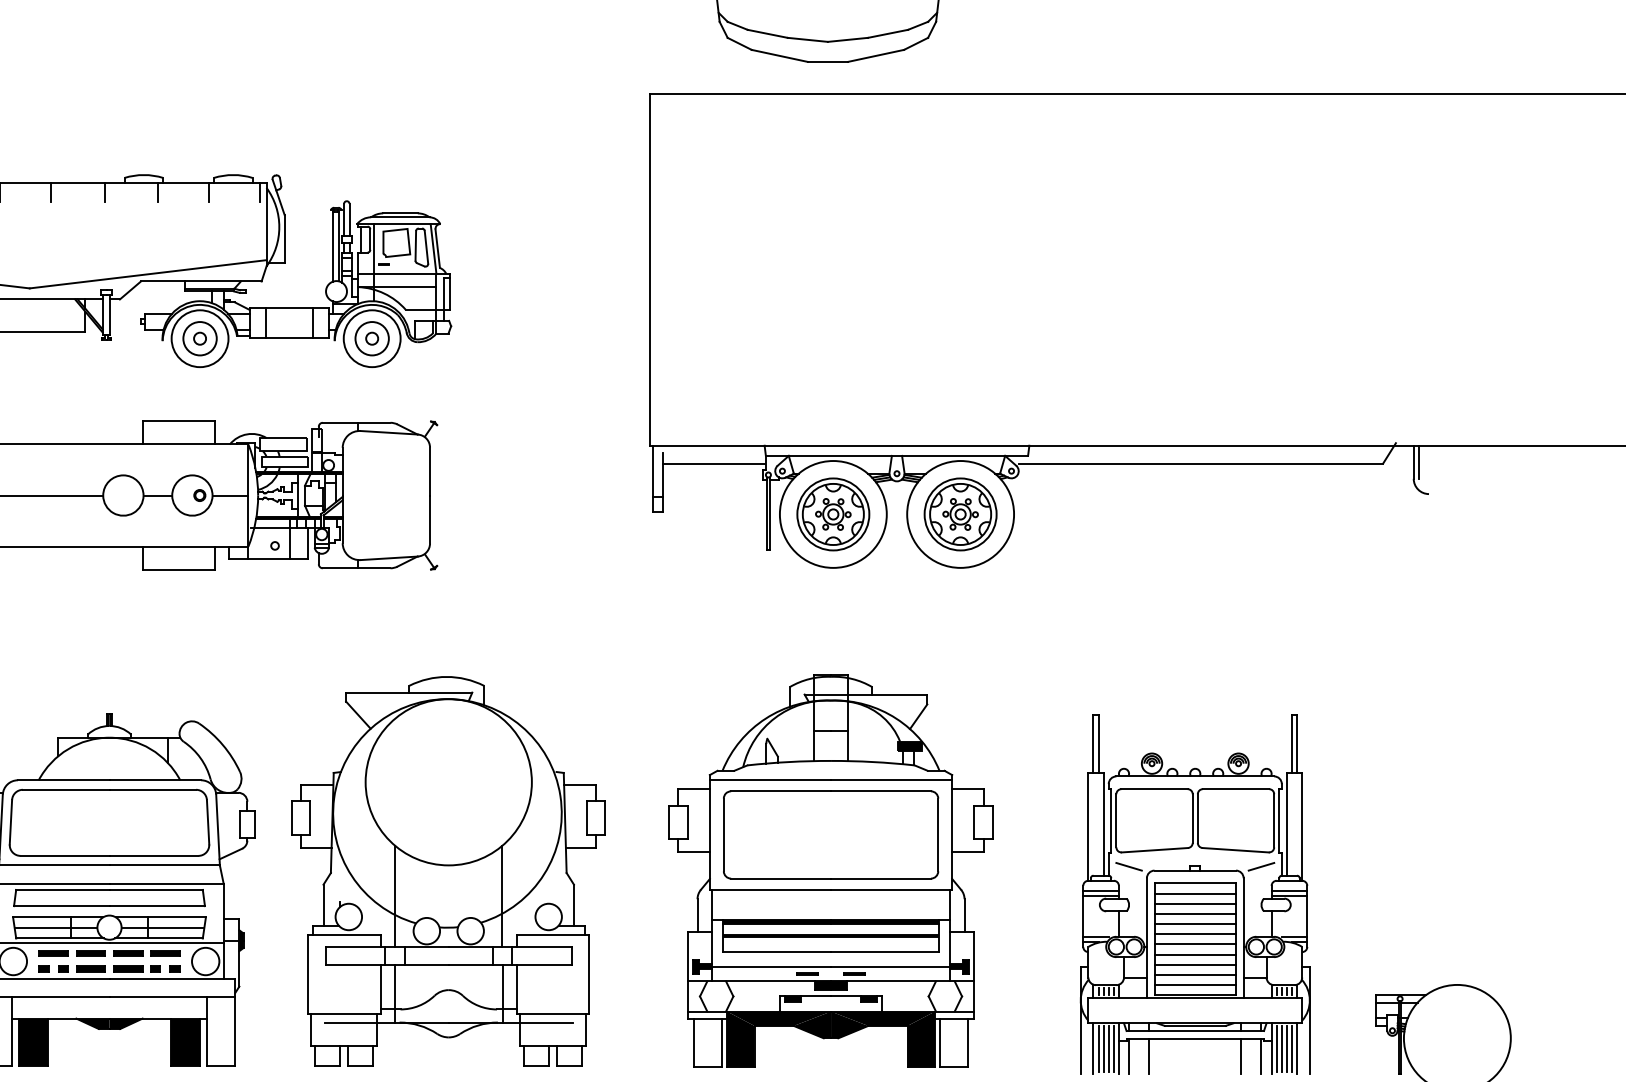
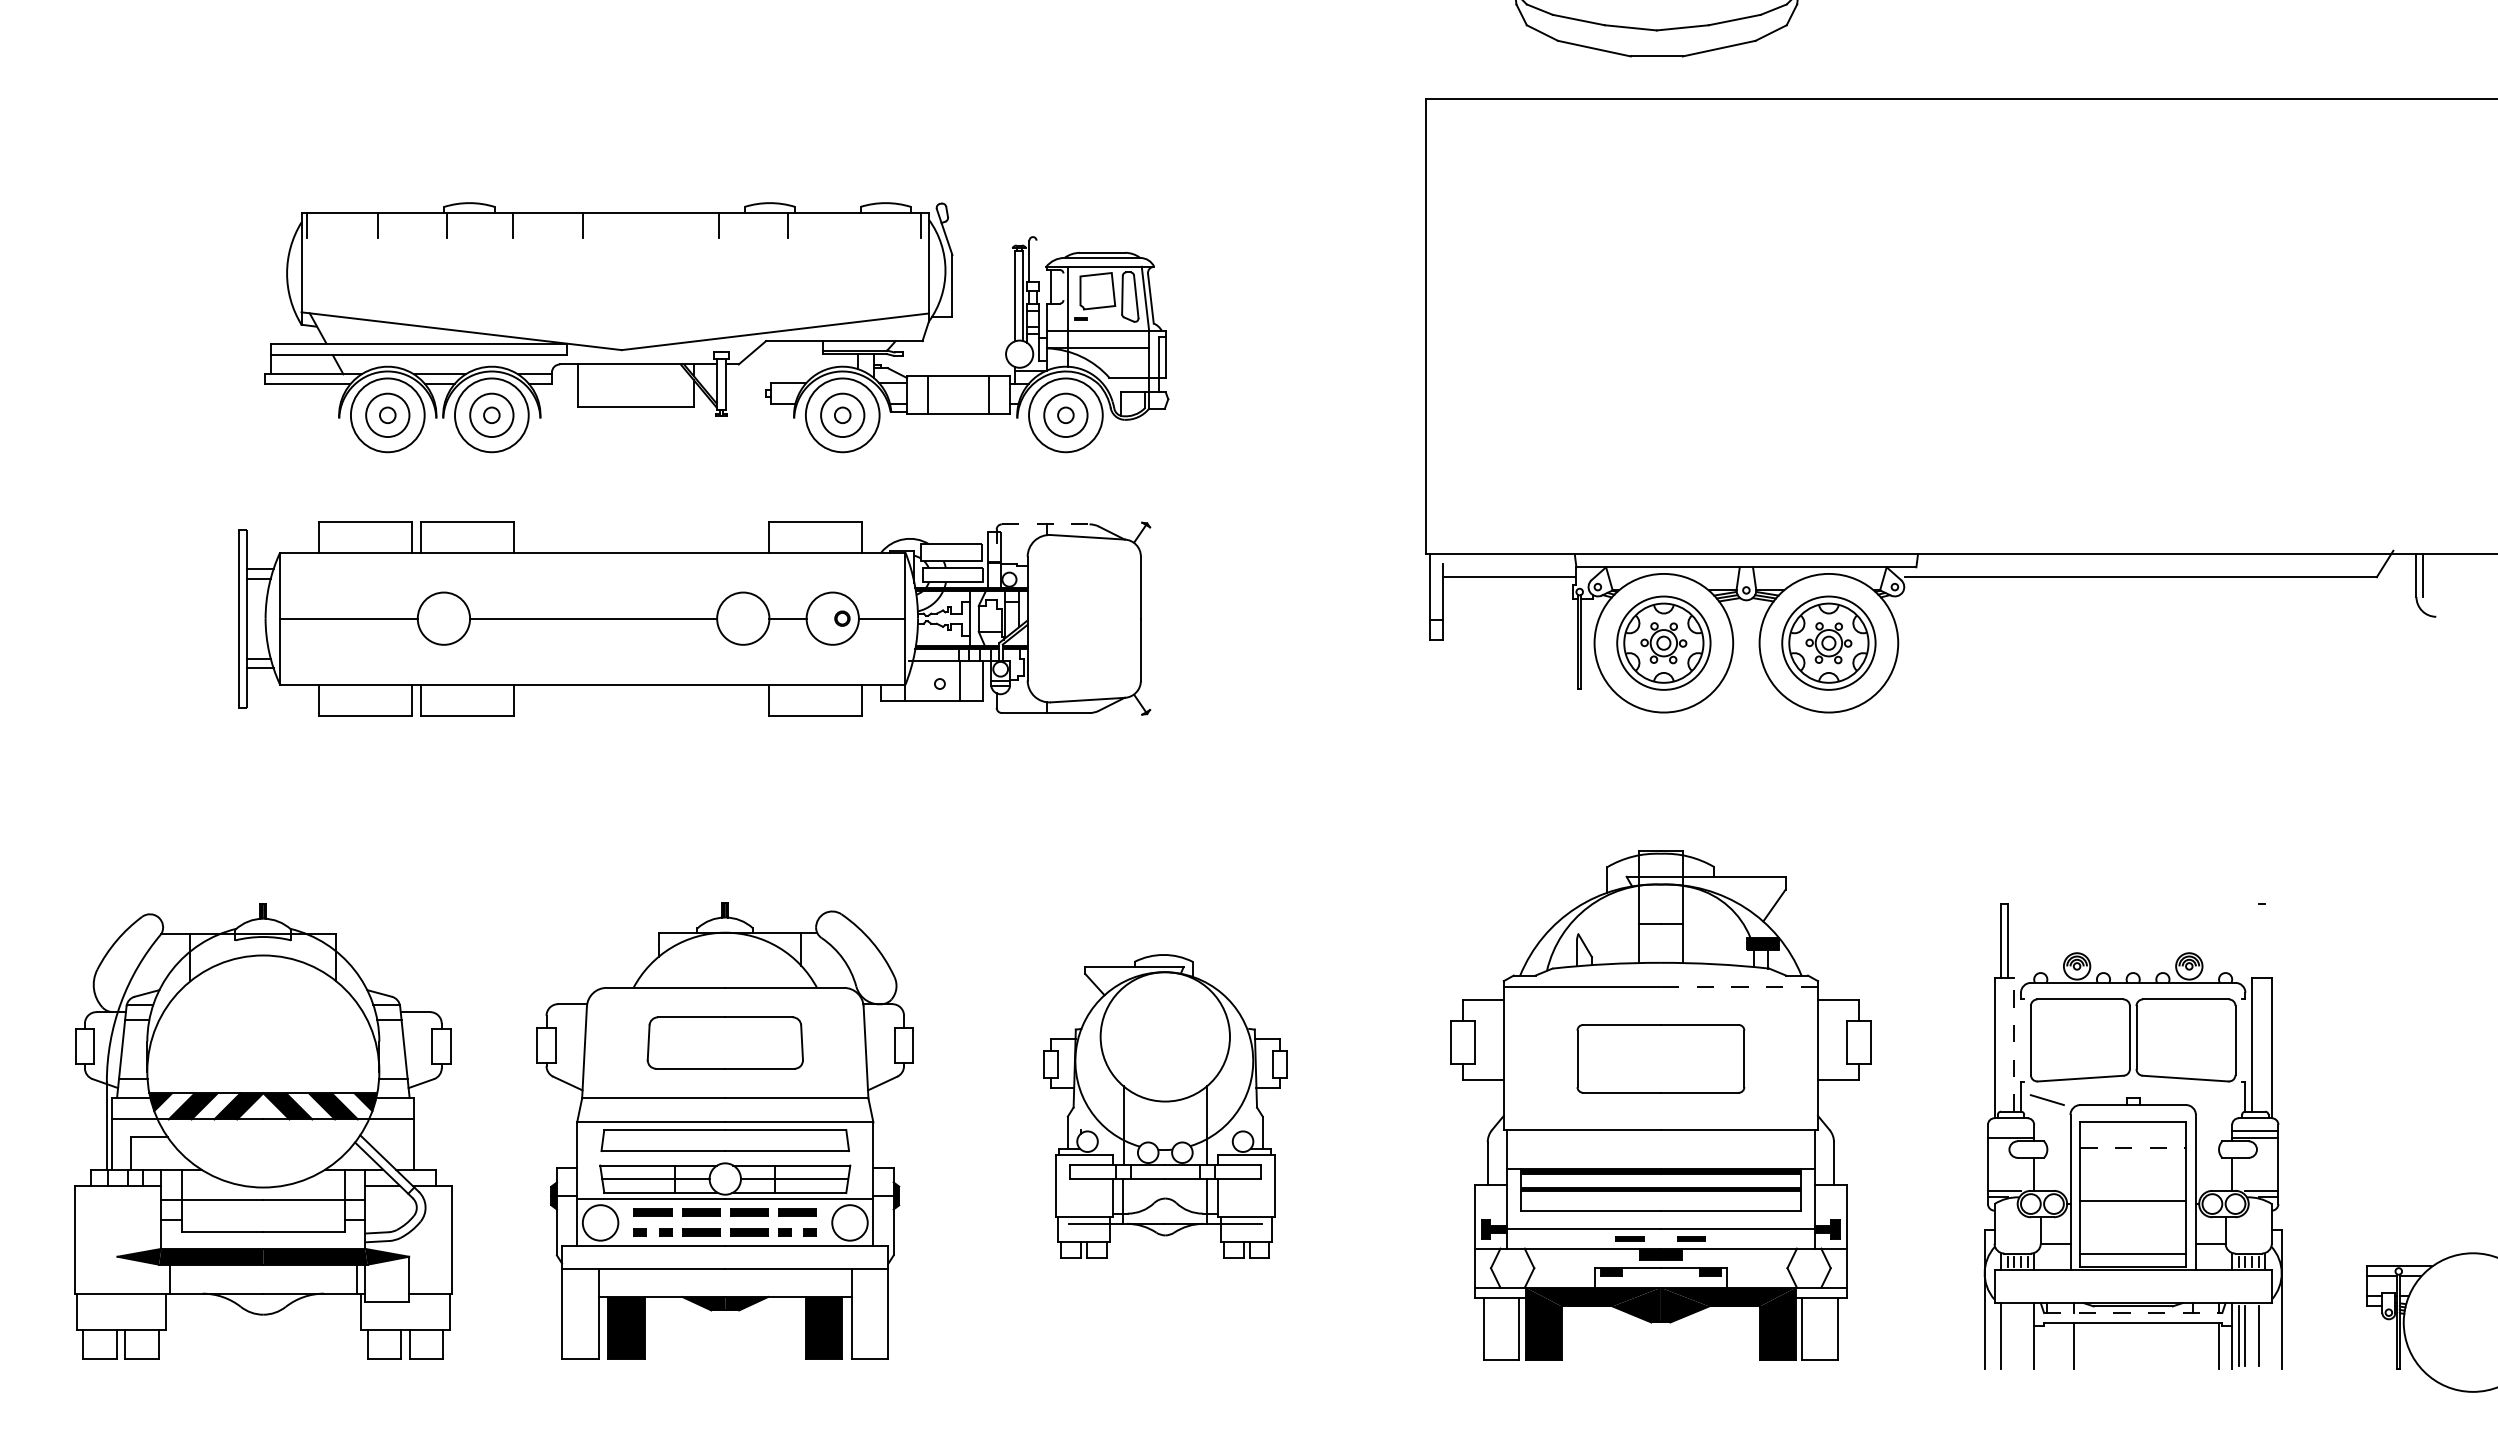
line: (51, 192) -> (649, 225), removed
line: (209, 192) -> (854, 225), removed
line: (349, 220) -> (1036, 261), removed
line: (370, 239) -> (1063, 286), removed
line: (356, 422) -> (1045, 524), solid -> dashed
line: (1291, 743) -> (2258, 940), removed
line: (1297, 743) -> (2265, 940), removed
line: (891, 779) -> (1739, 987), solid -> dashed
line: (1111, 820) -> (2024, 1040), removed
line: (1279, 820) -> (2242, 1040), removed
part: (109, 822) -> (725, 1042), size x0.6
line: (1103, 823) -> (2014, 1044), solid -> dashed
part: (830, 834) -> (1660, 1058), size x0.6
line: (1261, 867) -> (2218, 1100), removed
part: (449, 871) -> (1165, 1106), size x0.6
line: (1100, 891) -> (2010, 1131), removed
line: (1195, 893) -> (2133, 1134), removed
line: (1195, 903) -> (2133, 1147), solid -> dashed
line: (1195, 914) -> (2133, 1161), removed
line: (1195, 924) -> (2133, 1174), removed
line: (1195, 934) -> (2133, 1187), removed
line: (1195, 954) -> (2133, 1213), removed
line: (1195, 965) -> (2133, 1227), removed
line: (1195, 975) -> (2133, 1240), removed
line: (1195, 1030) -> (2133, 1312), solid -> dashed
line: (1098, 1048) -> (2007, 1335), removed
line: (1103, 1048) -> (2014, 1335), removed
line: (1108, 1048) -> (2020, 1335), removed
line: (1113, 1048) -> (2027, 1335), removed
line: (1287, 1048) -> (2252, 1335), removed
line: (1297, 1049) -> (2265, 1336), removed
line: (1129, 1056) -> (2047, 1345), removed
line: (1241, 1056) -> (2192, 1345), removed

